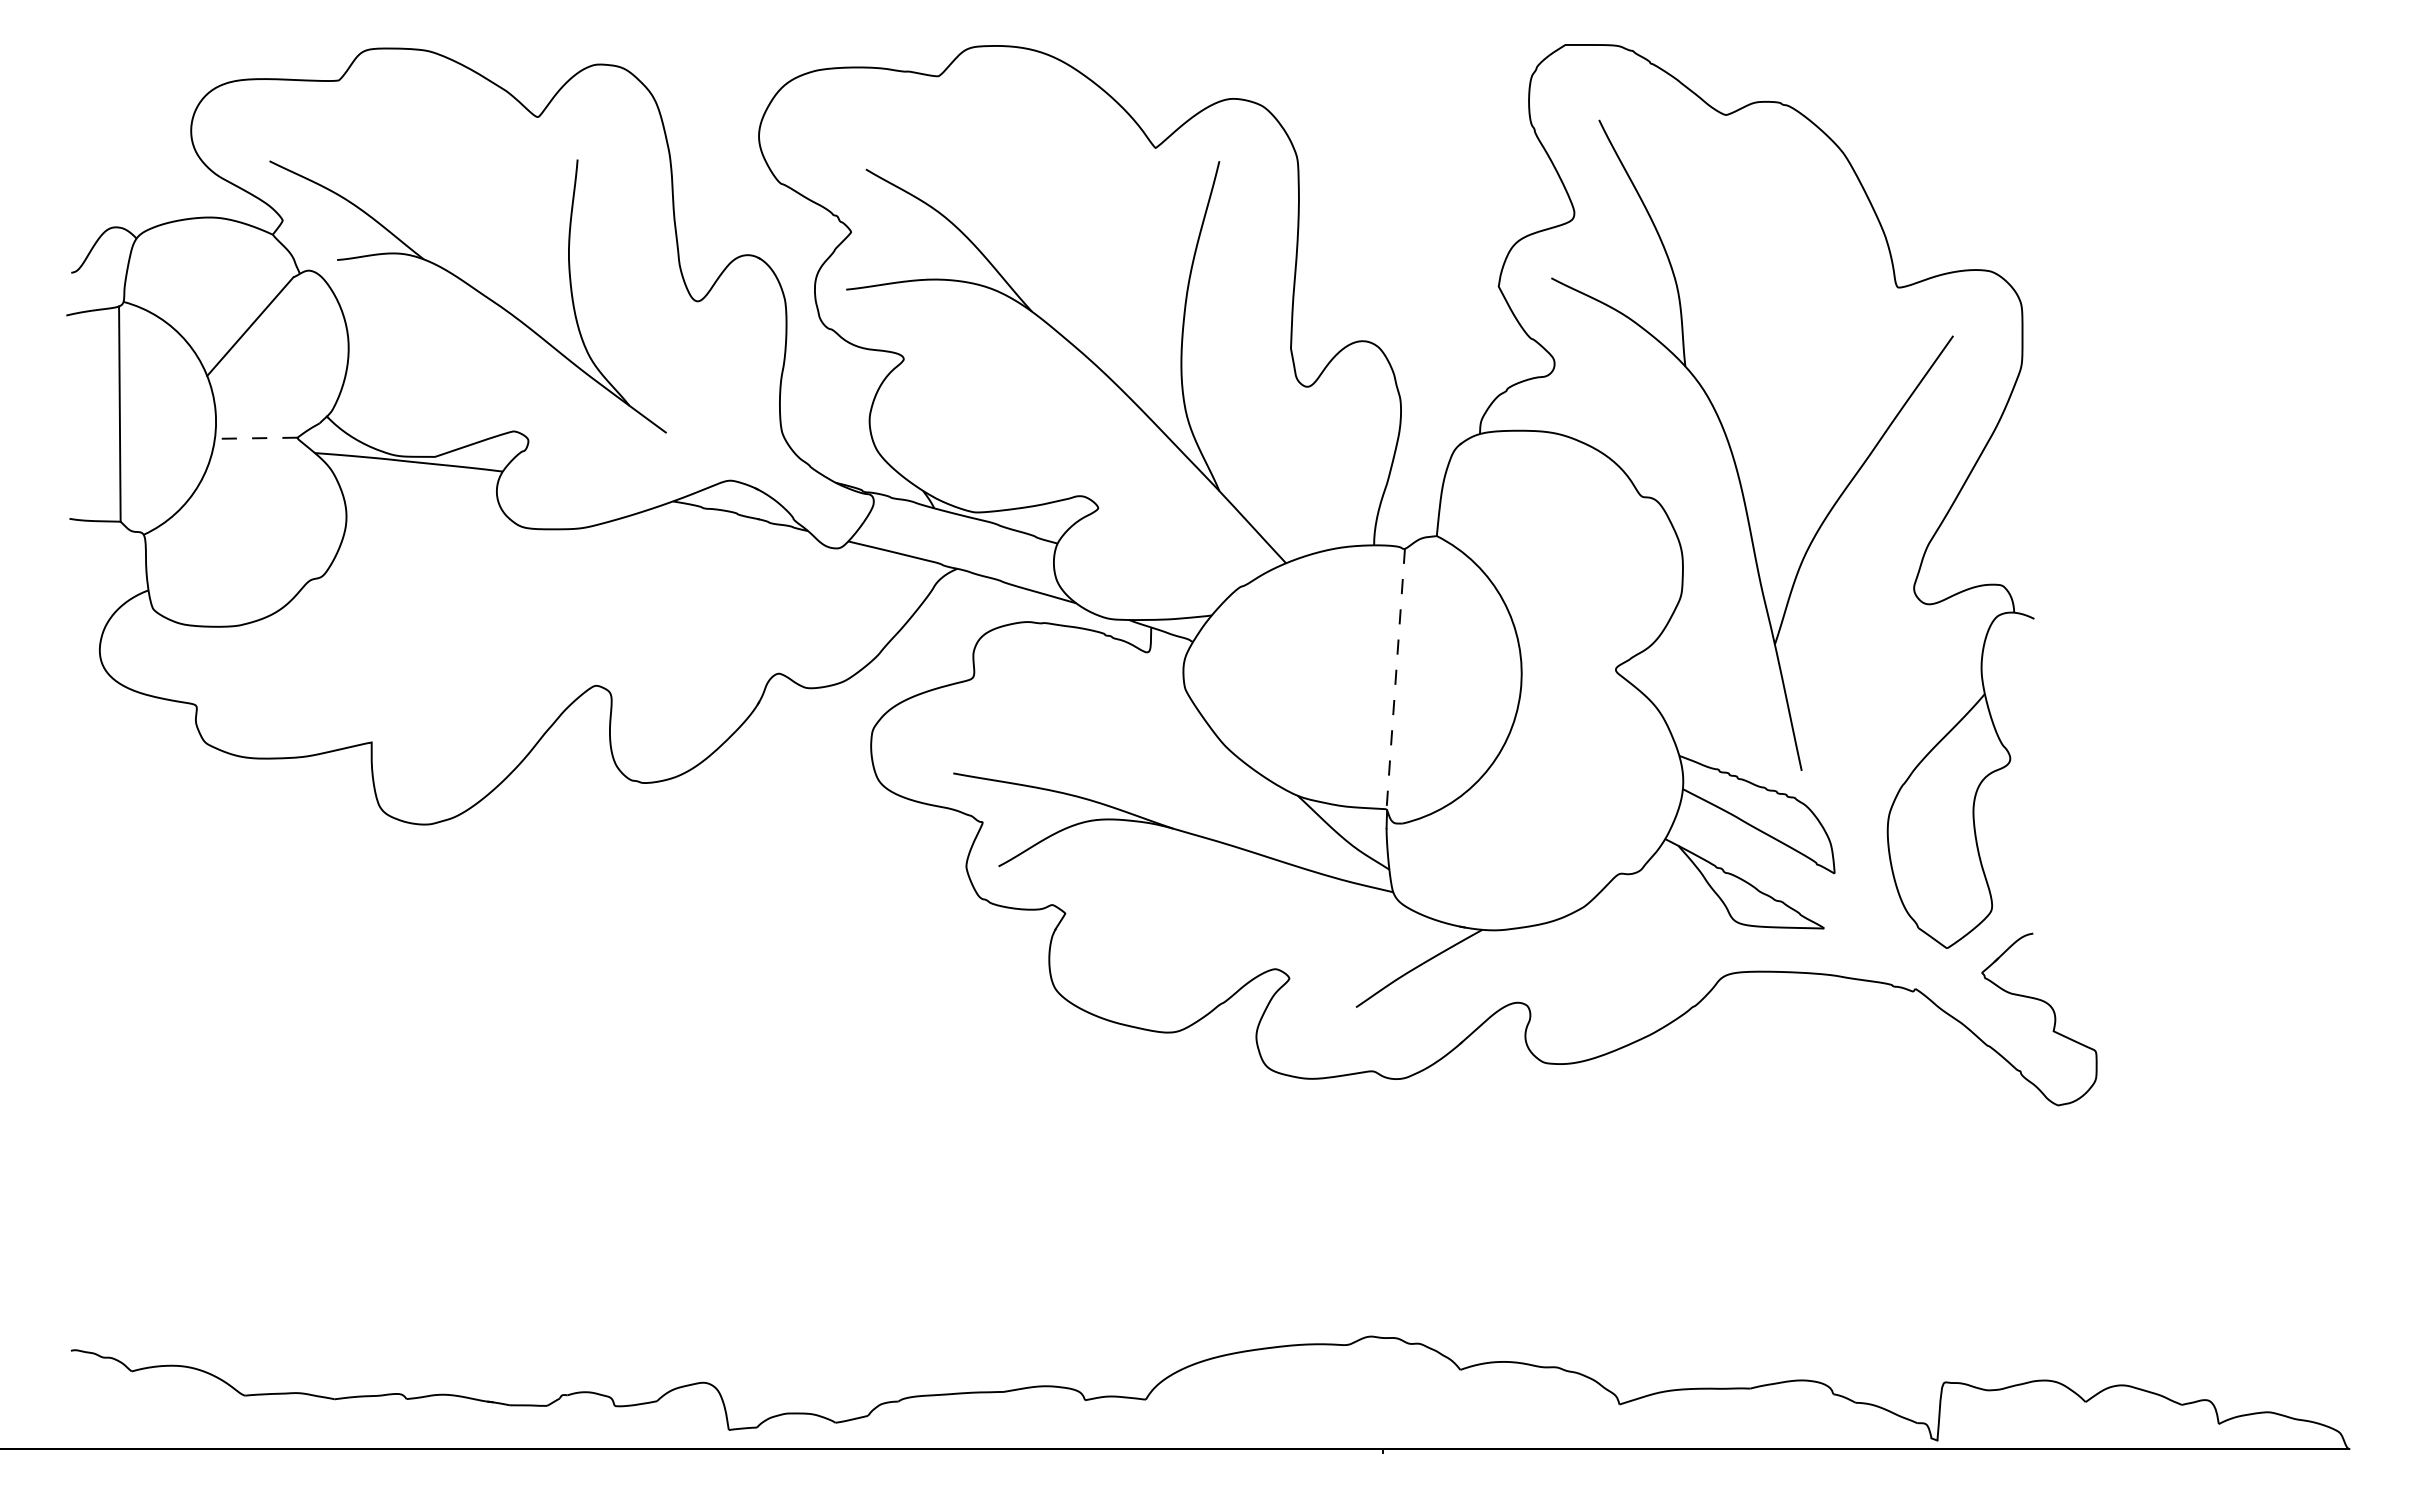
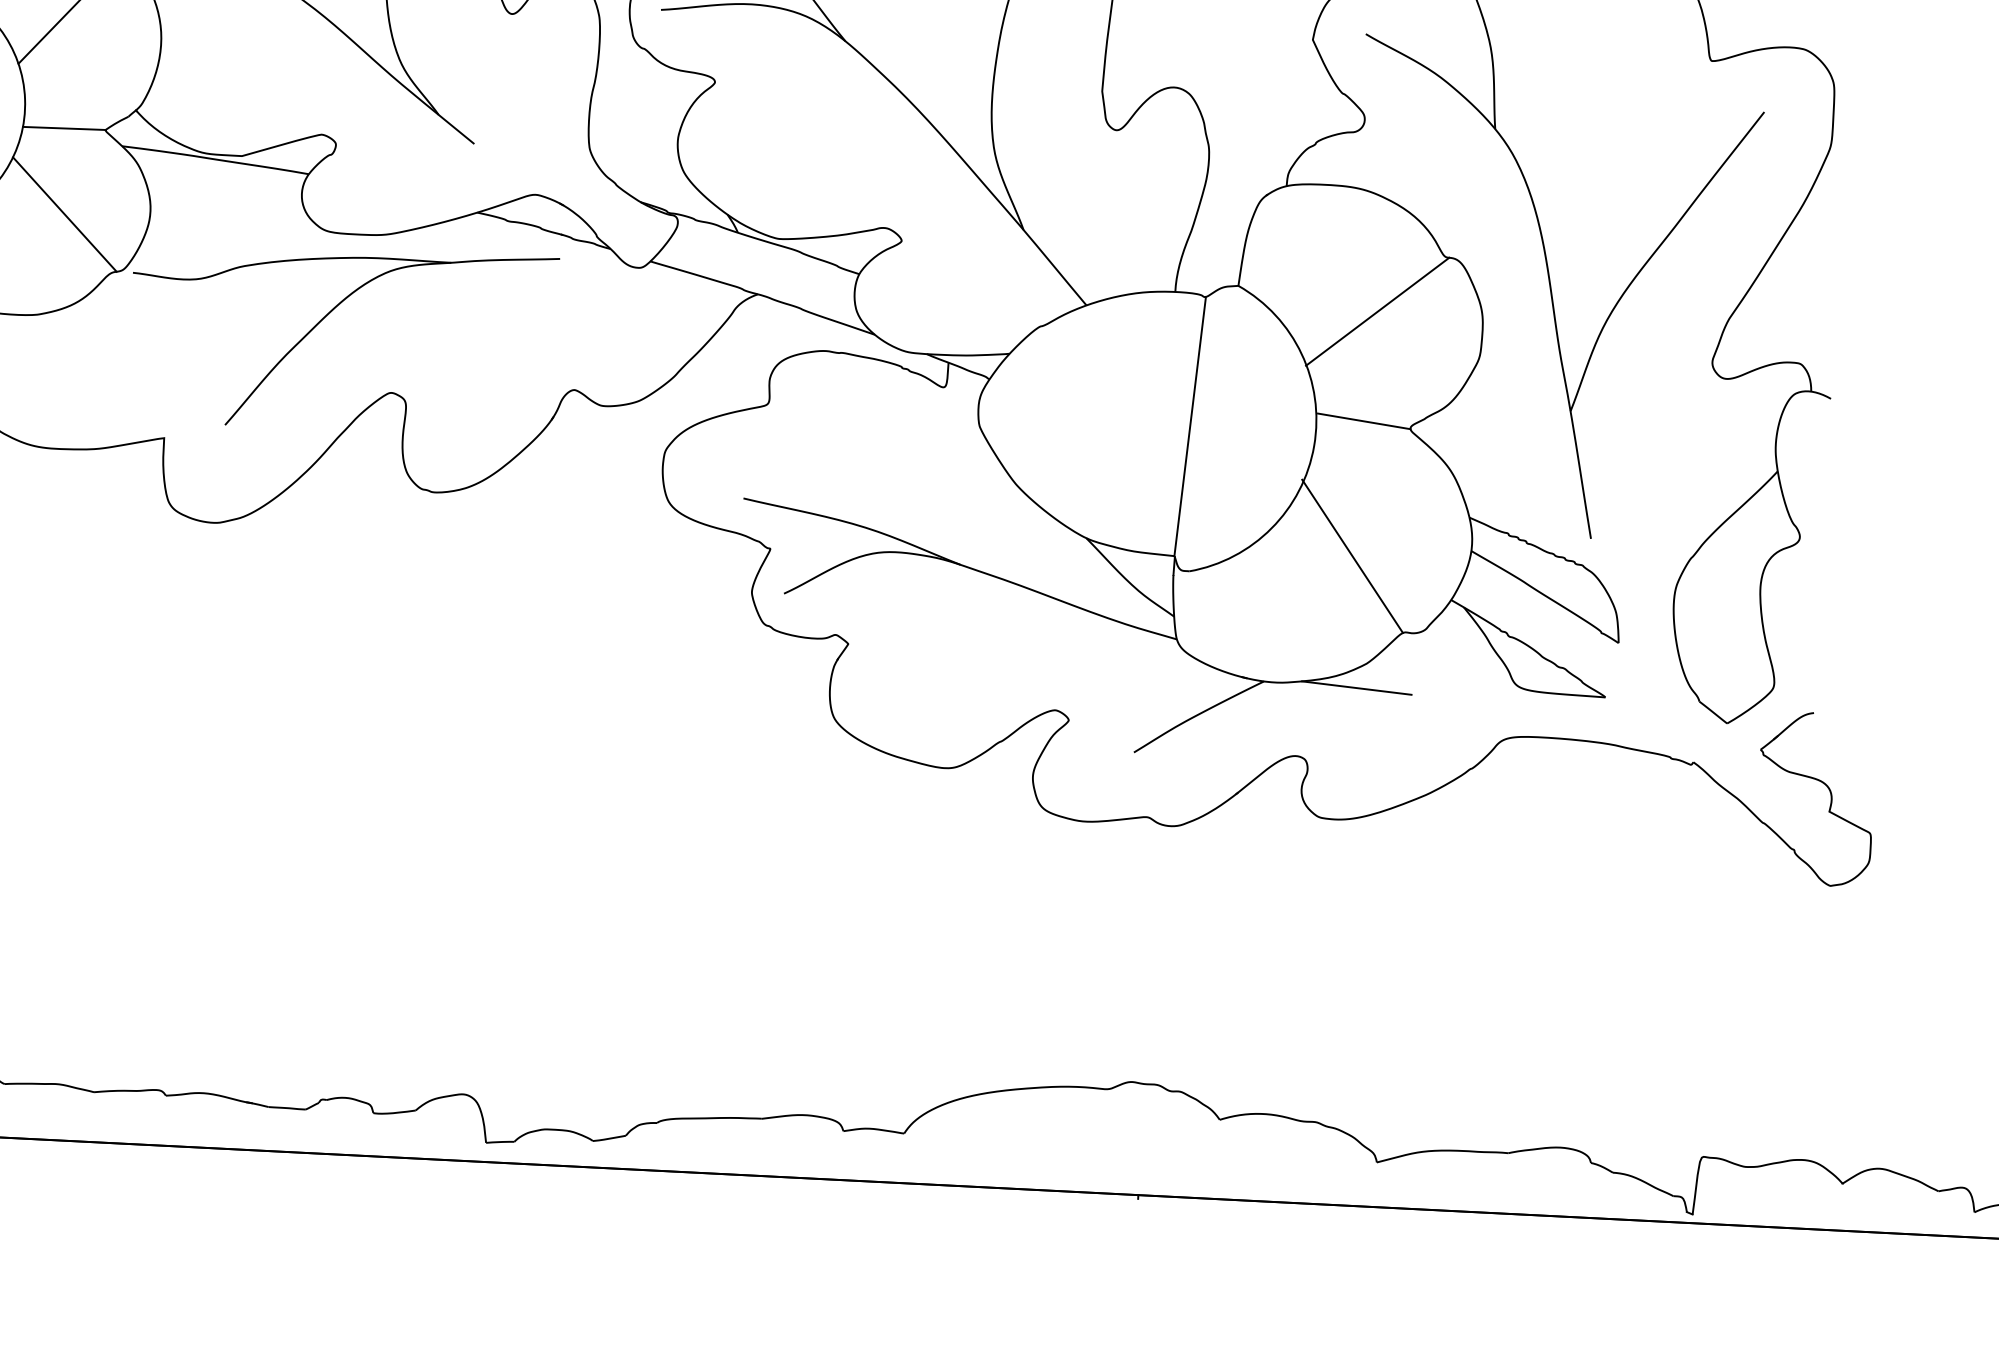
line: (255, 438) -> (63, 128), dashed -> solid
line: (260, 523) -> (64, 213), added
line: (1577, 554) -> (1377, 311), added
part: (525, 615) -> (324, 319), added
line: (1568, 664) -> (1363, 420), added
line: (1395, 679) -> (1189, 427), dashed -> solid
line: (1564, 800) -> (1352, 556), added
line: (1575, 931) -> (1356, 687), added

